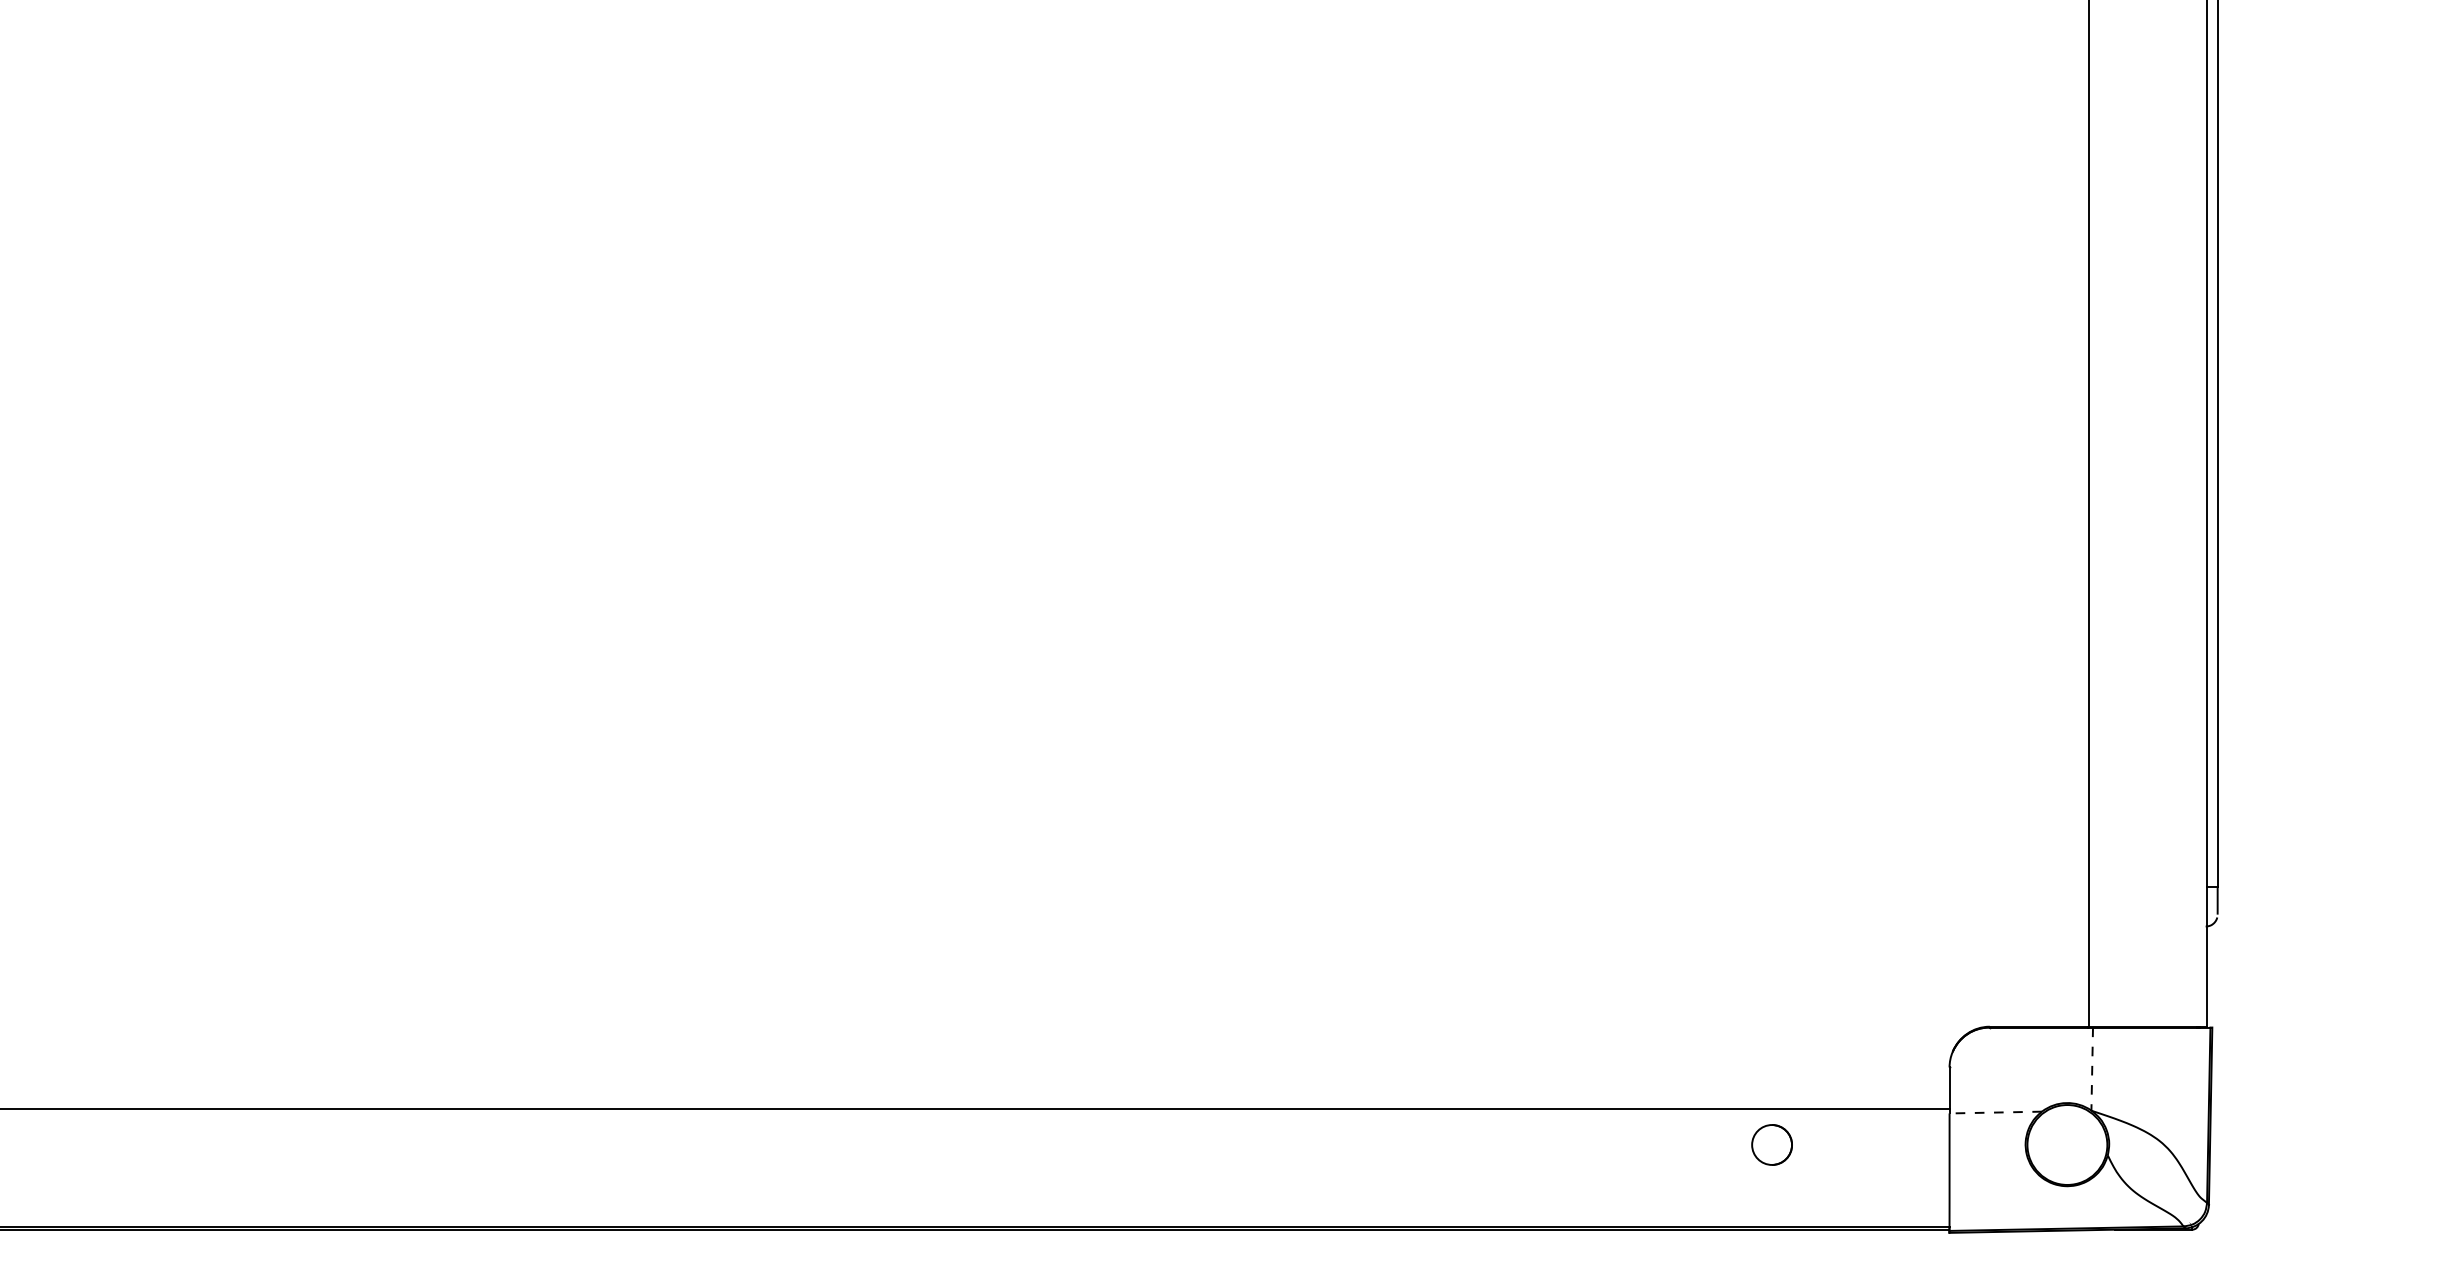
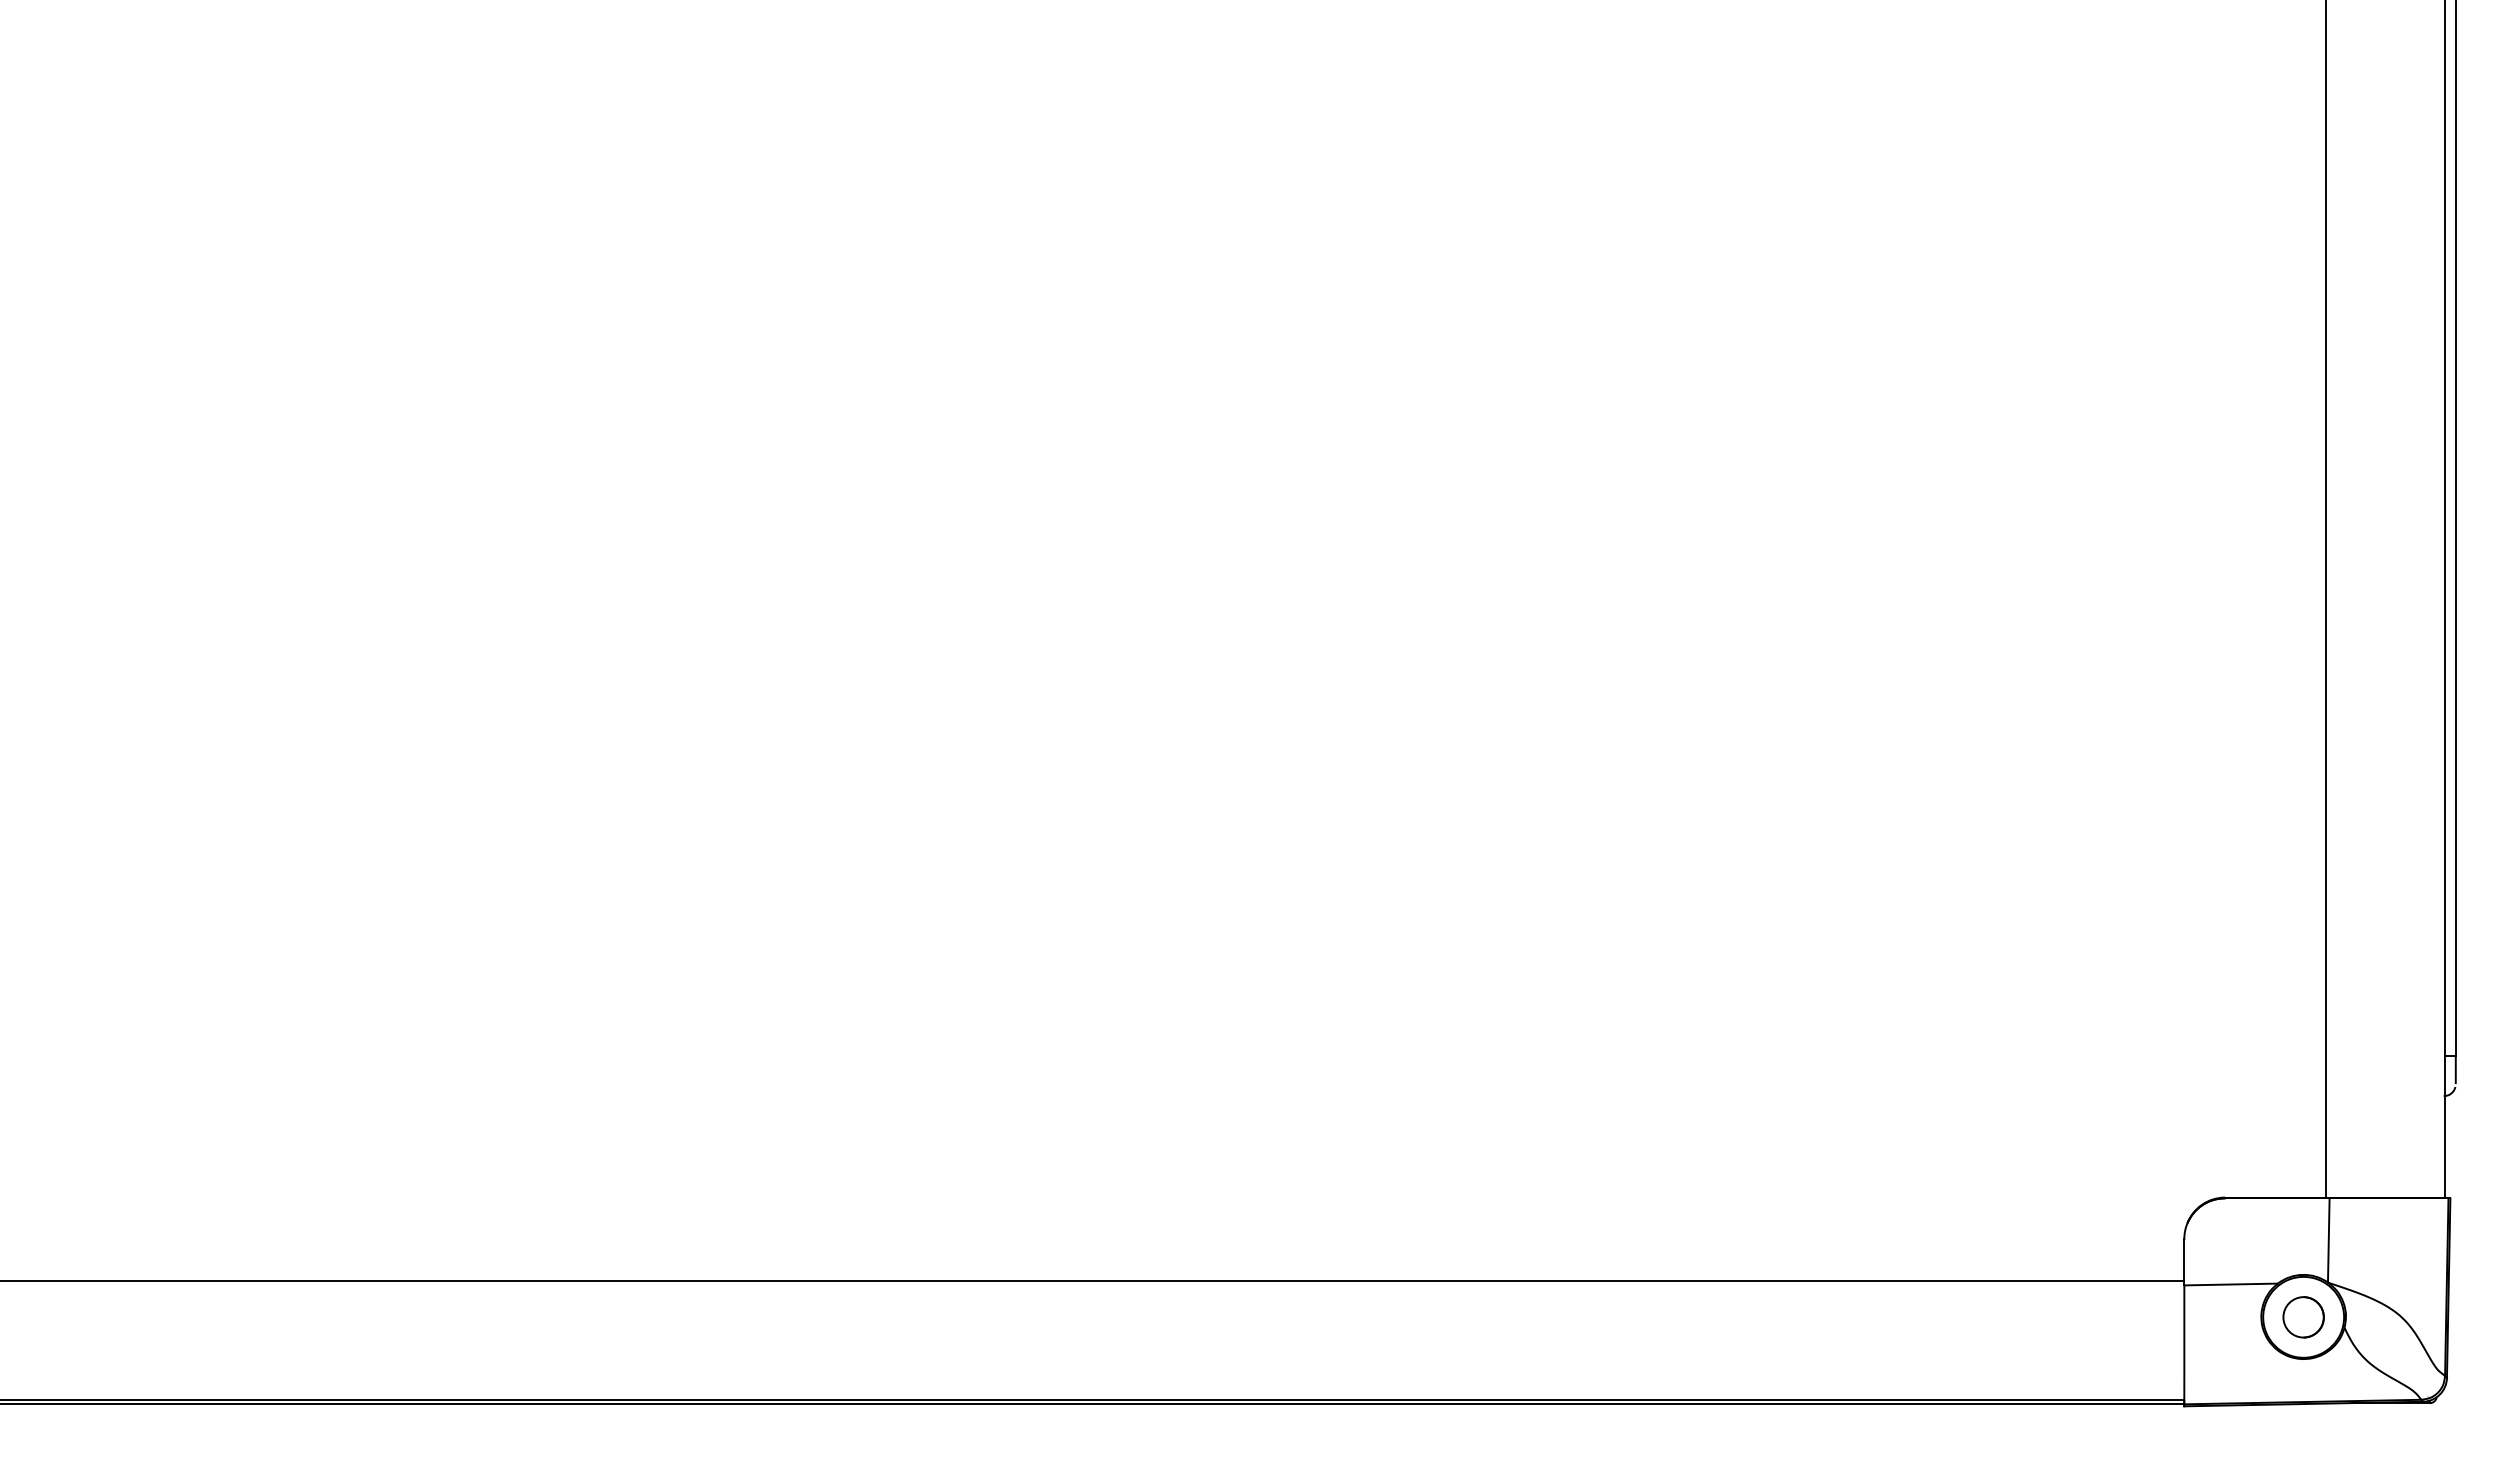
line: (2091, 1069) -> (2328, 1240), dashed -> solid
line: (1996, 1112) -> (2231, 1284), dashed -> solid
circle: (1771, 1145) -> (2303, 1317), moved

